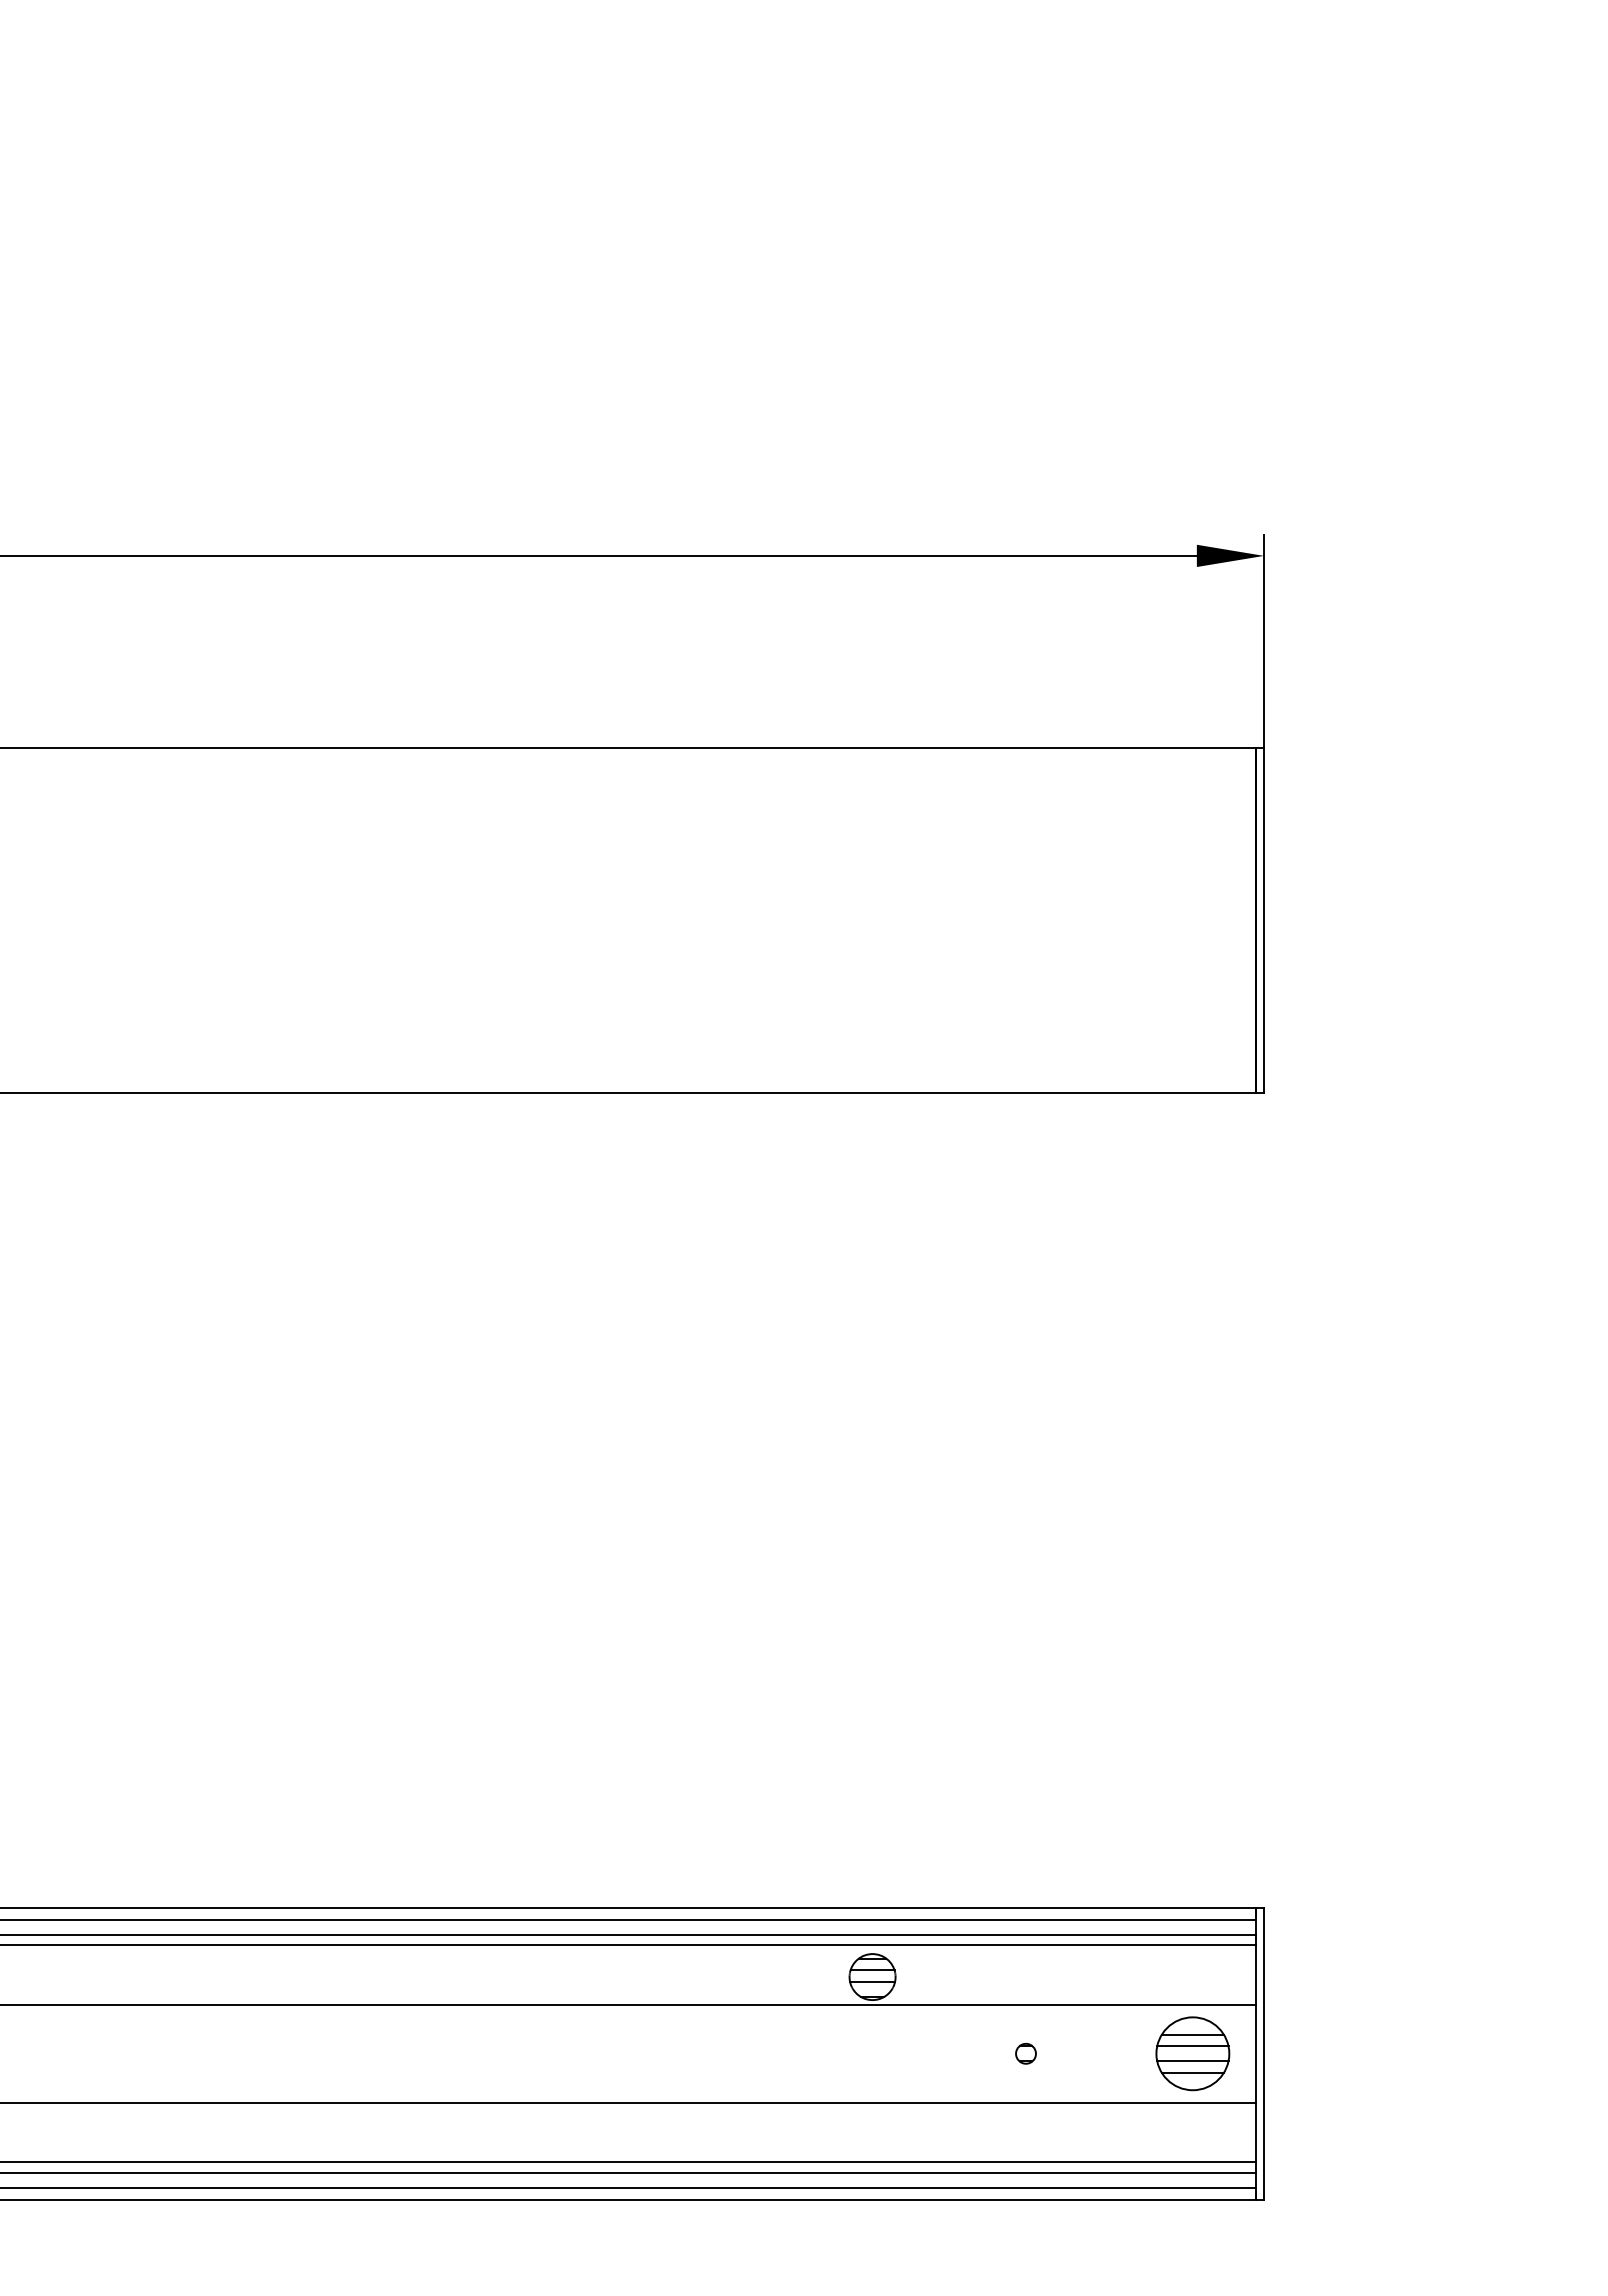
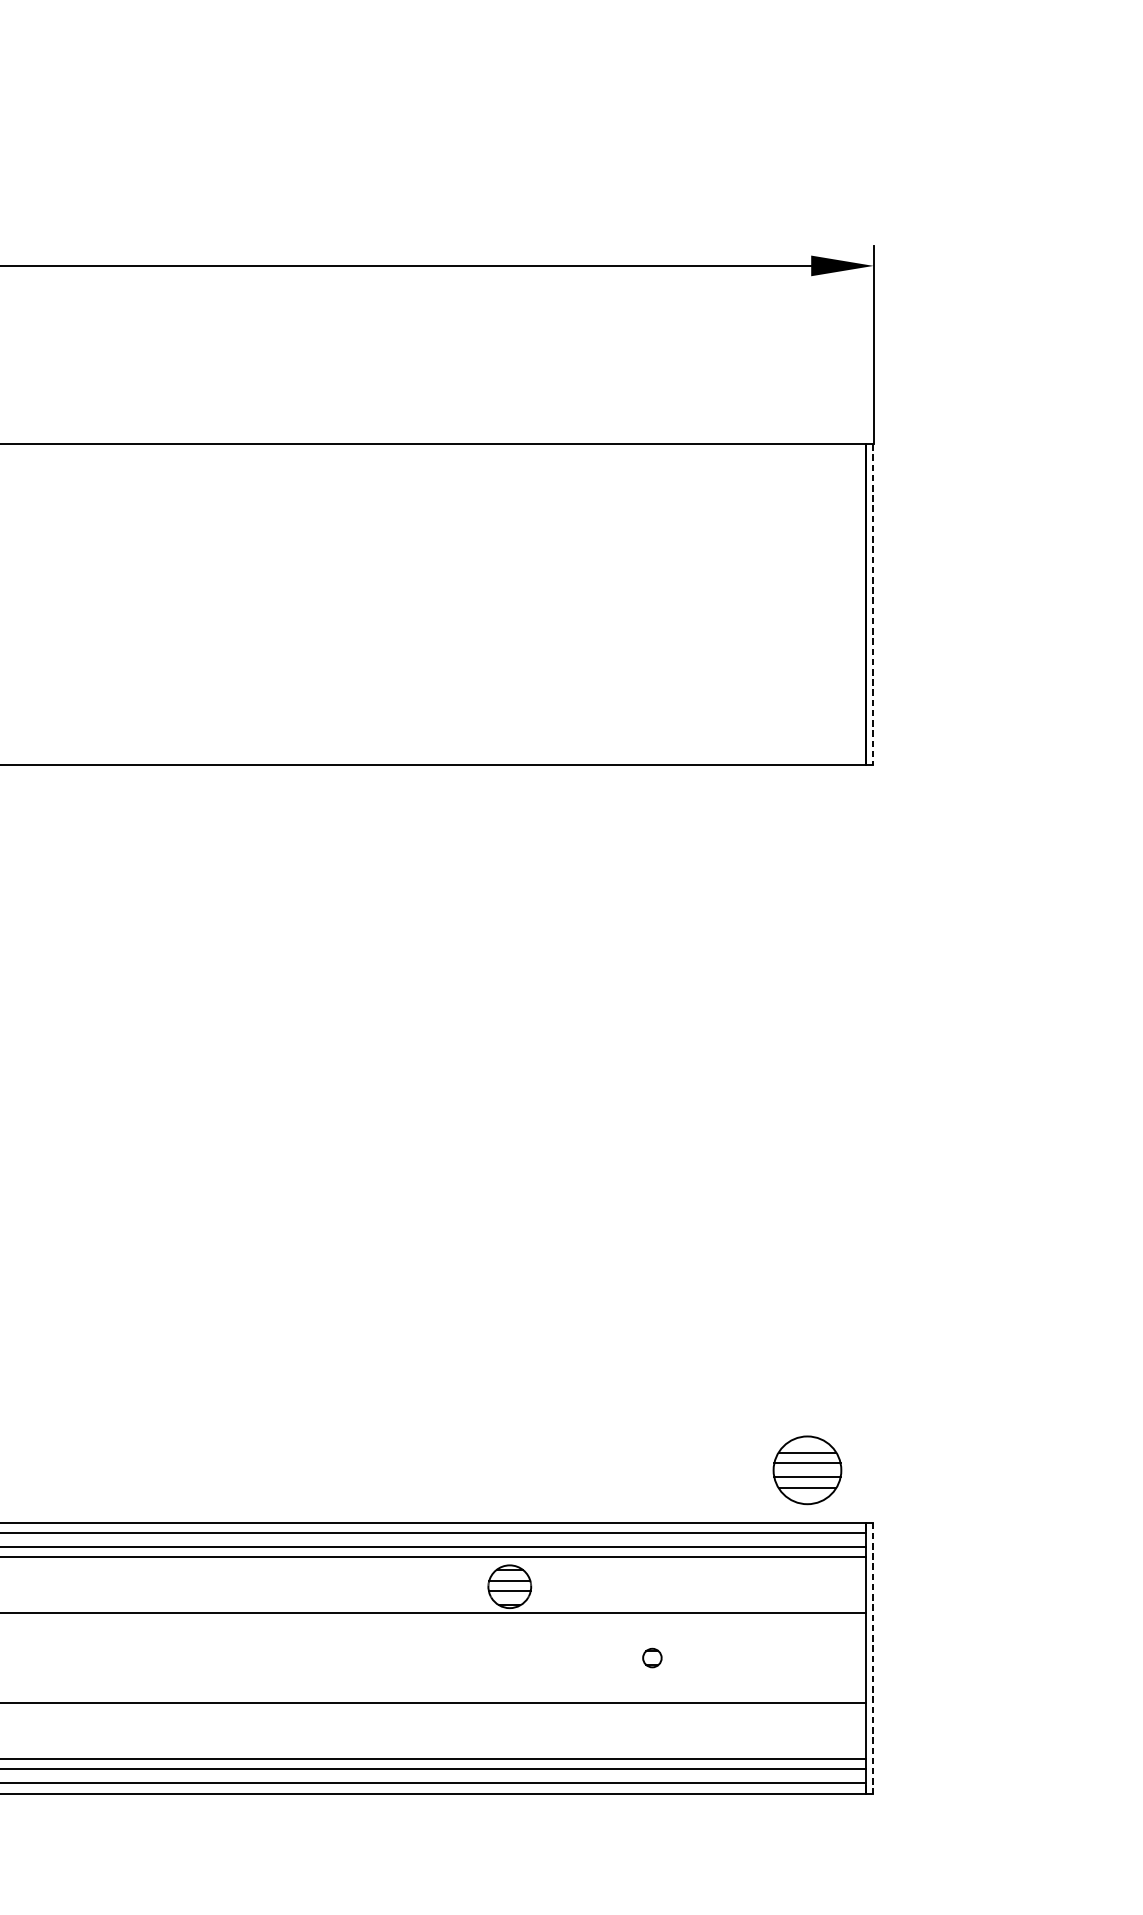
line: (1263, 920) -> (873, 604), solid -> dashed
part: (1192, 2053) -> (807, 1470), moved
line: (1263, 2053) -> (873, 1657), solid -> dashed

